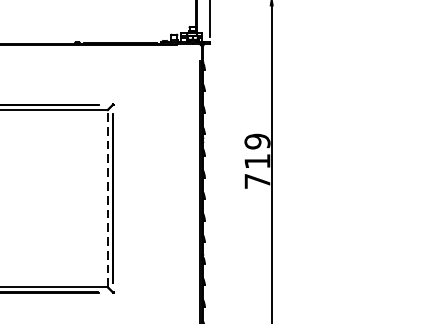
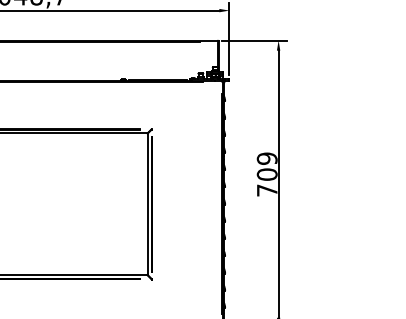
text: (256, 161) -> (266, 174), 719 -> 709
line: (107, 198) -> (147, 204), dashed -> solid

